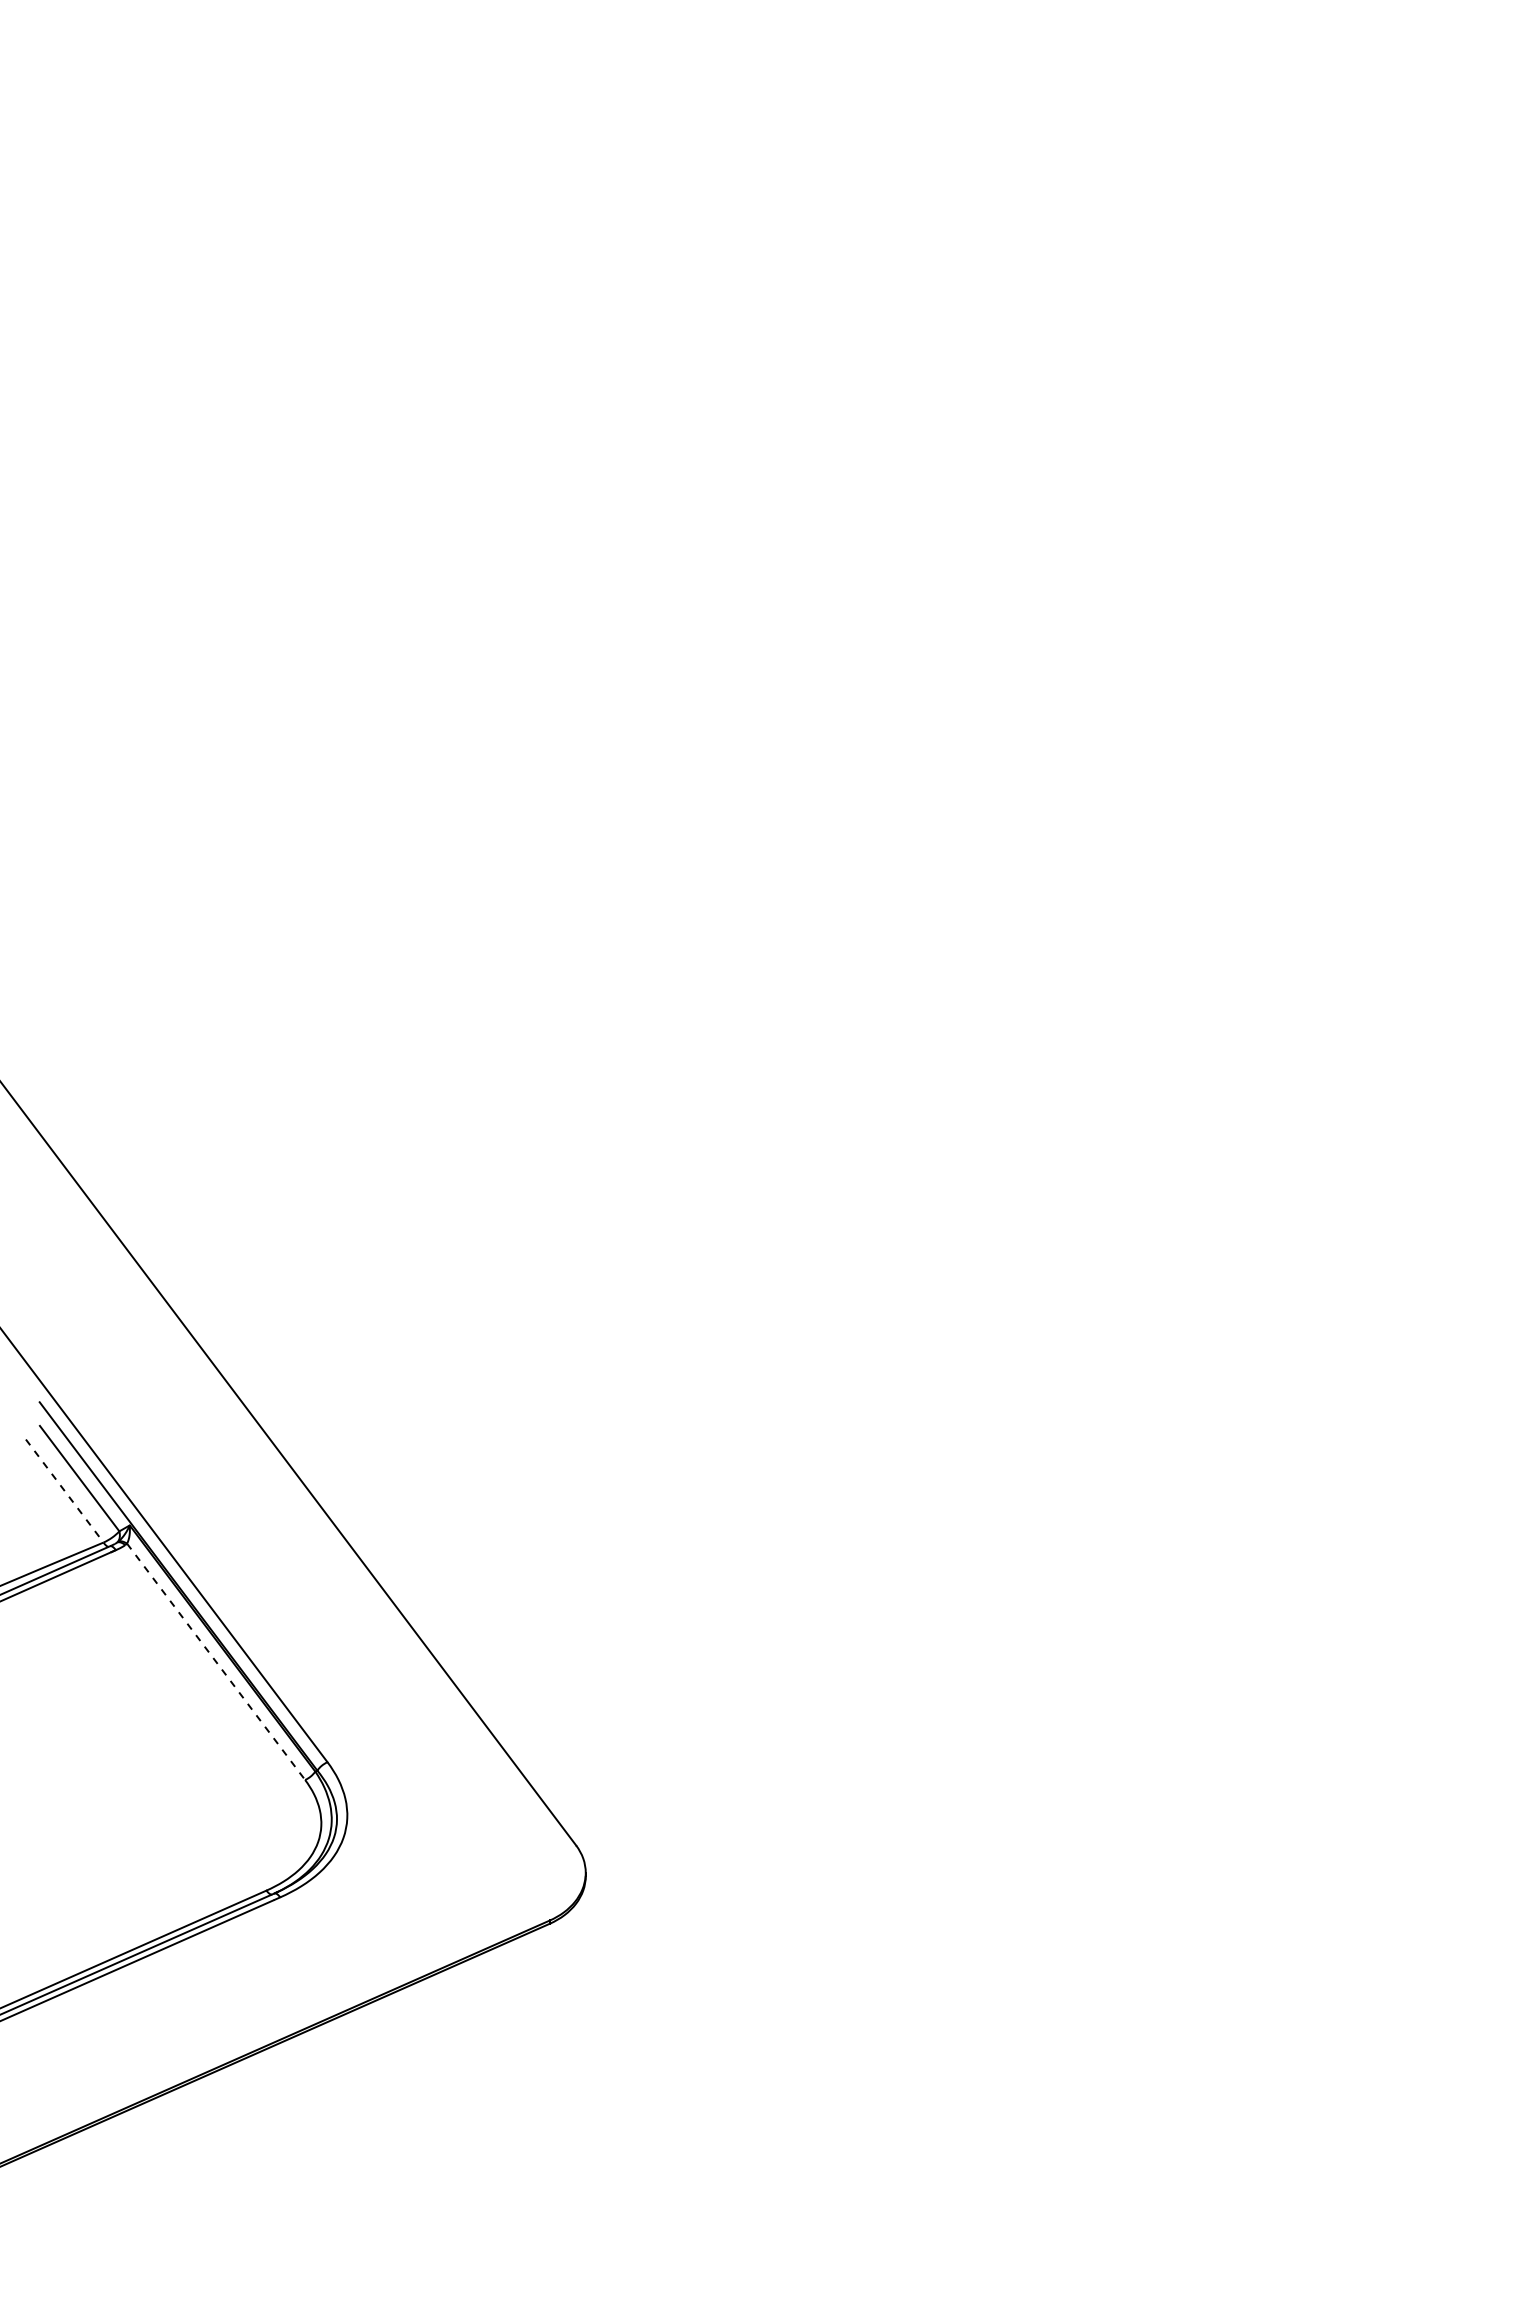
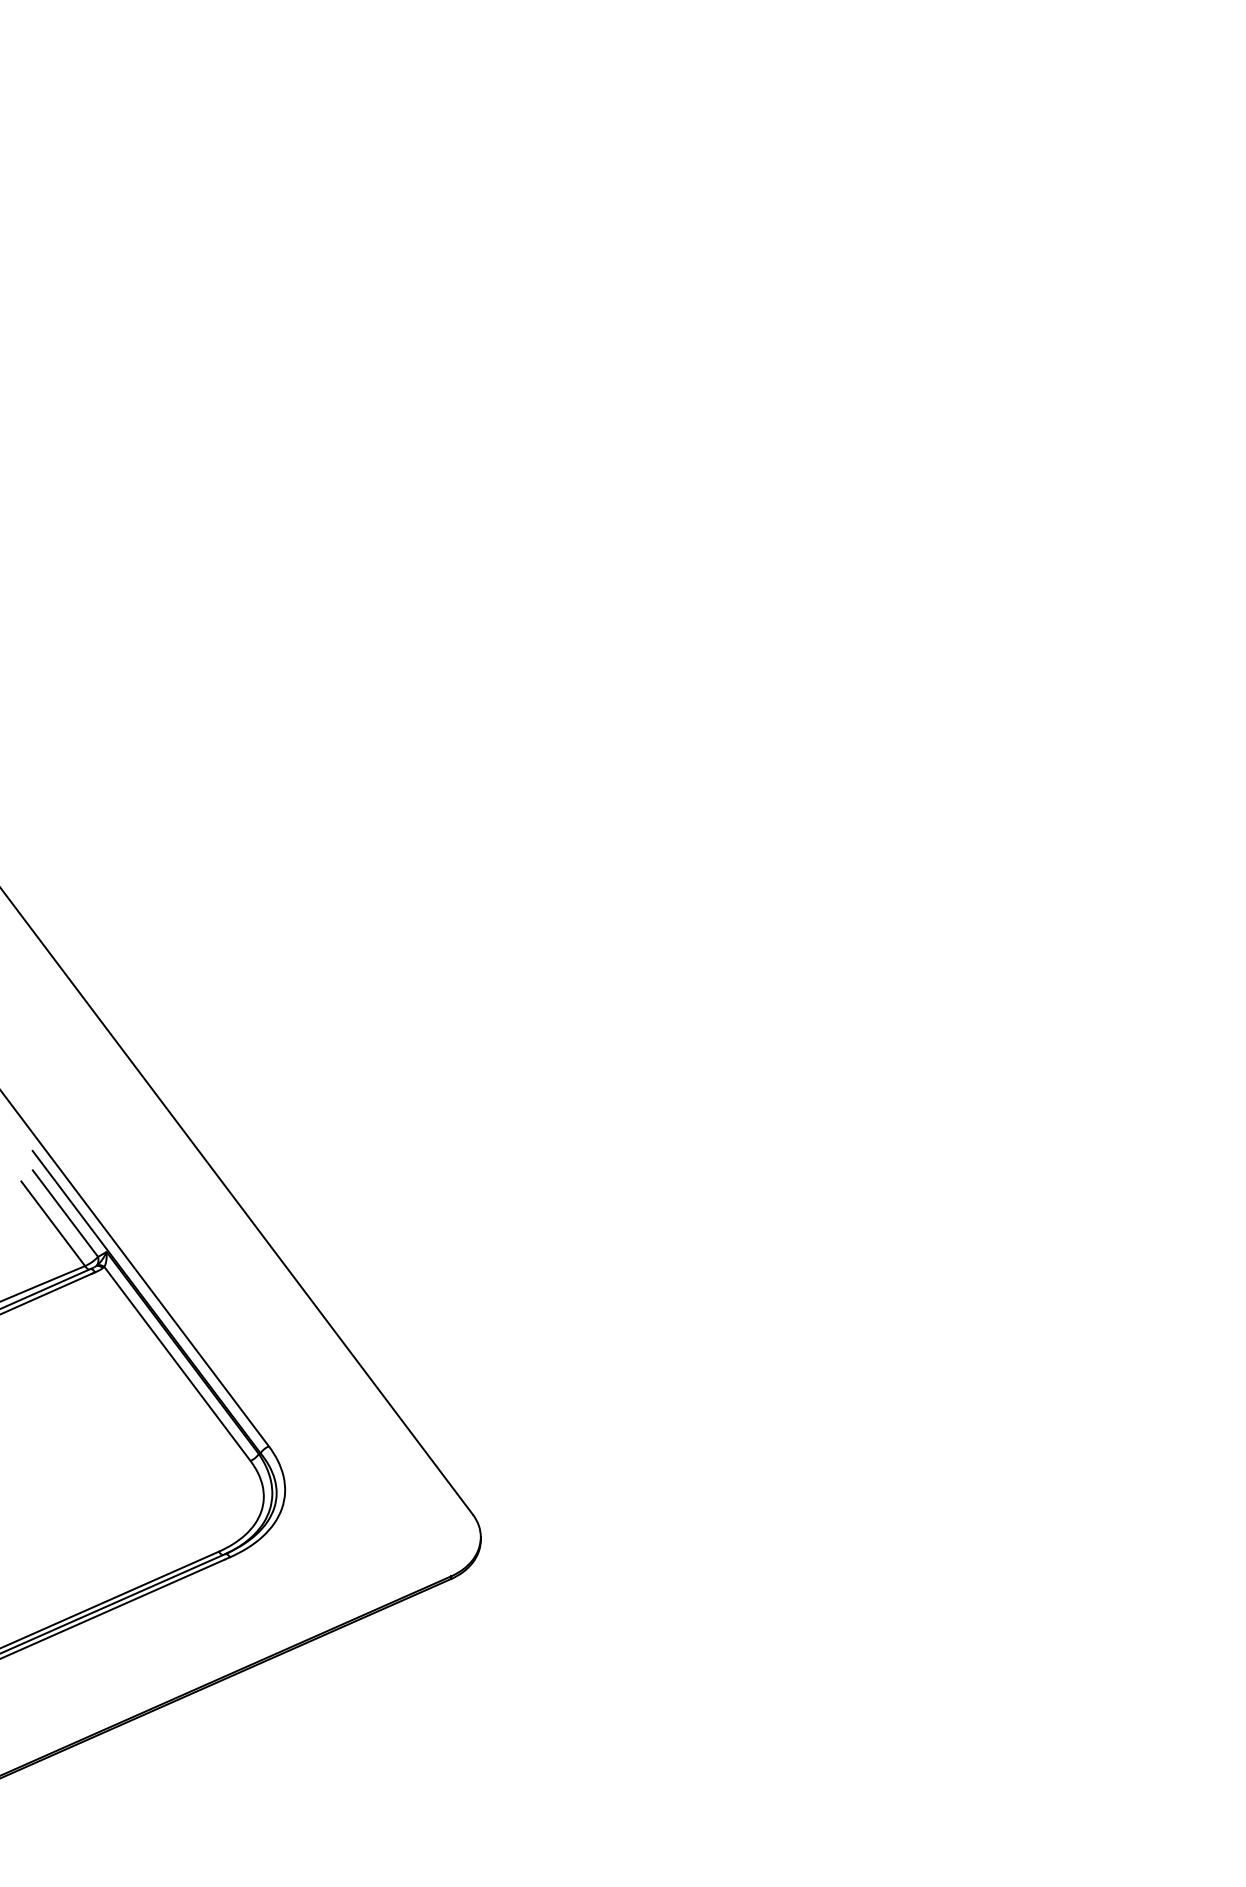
line: (64, 1491) -> (53, 1224), dashed -> solid
line: (216, 1661) -> (177, 1363), dashed -> solid

